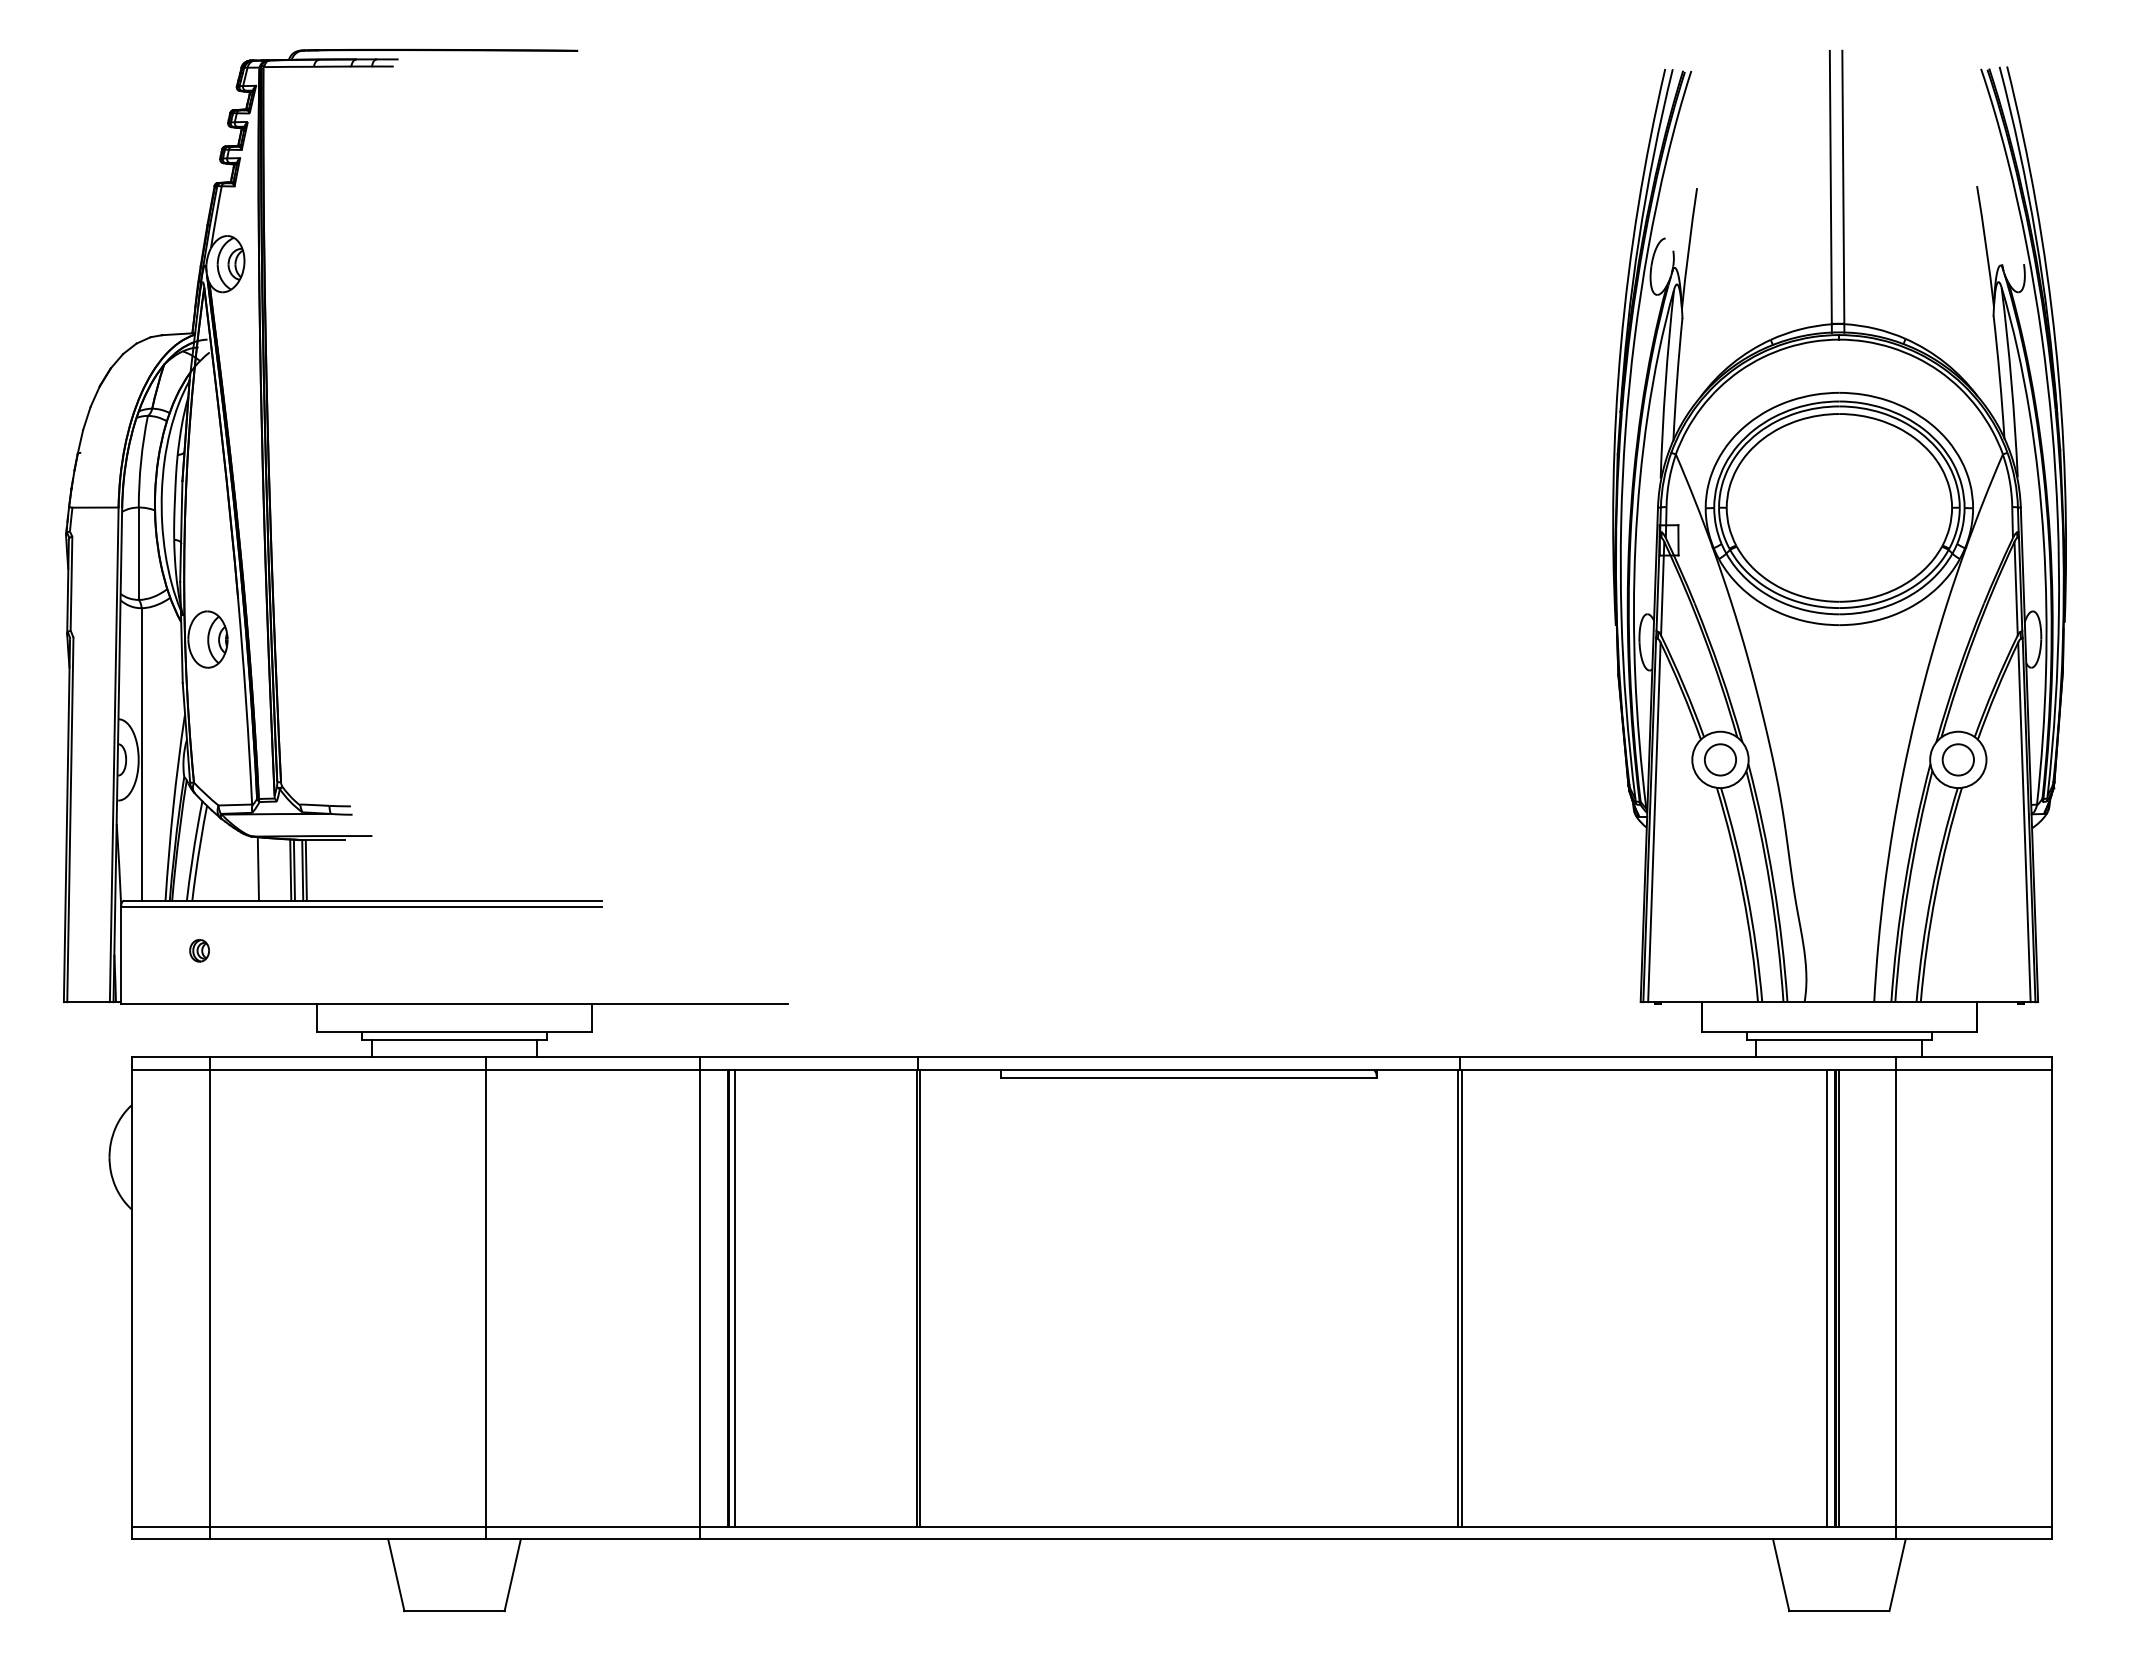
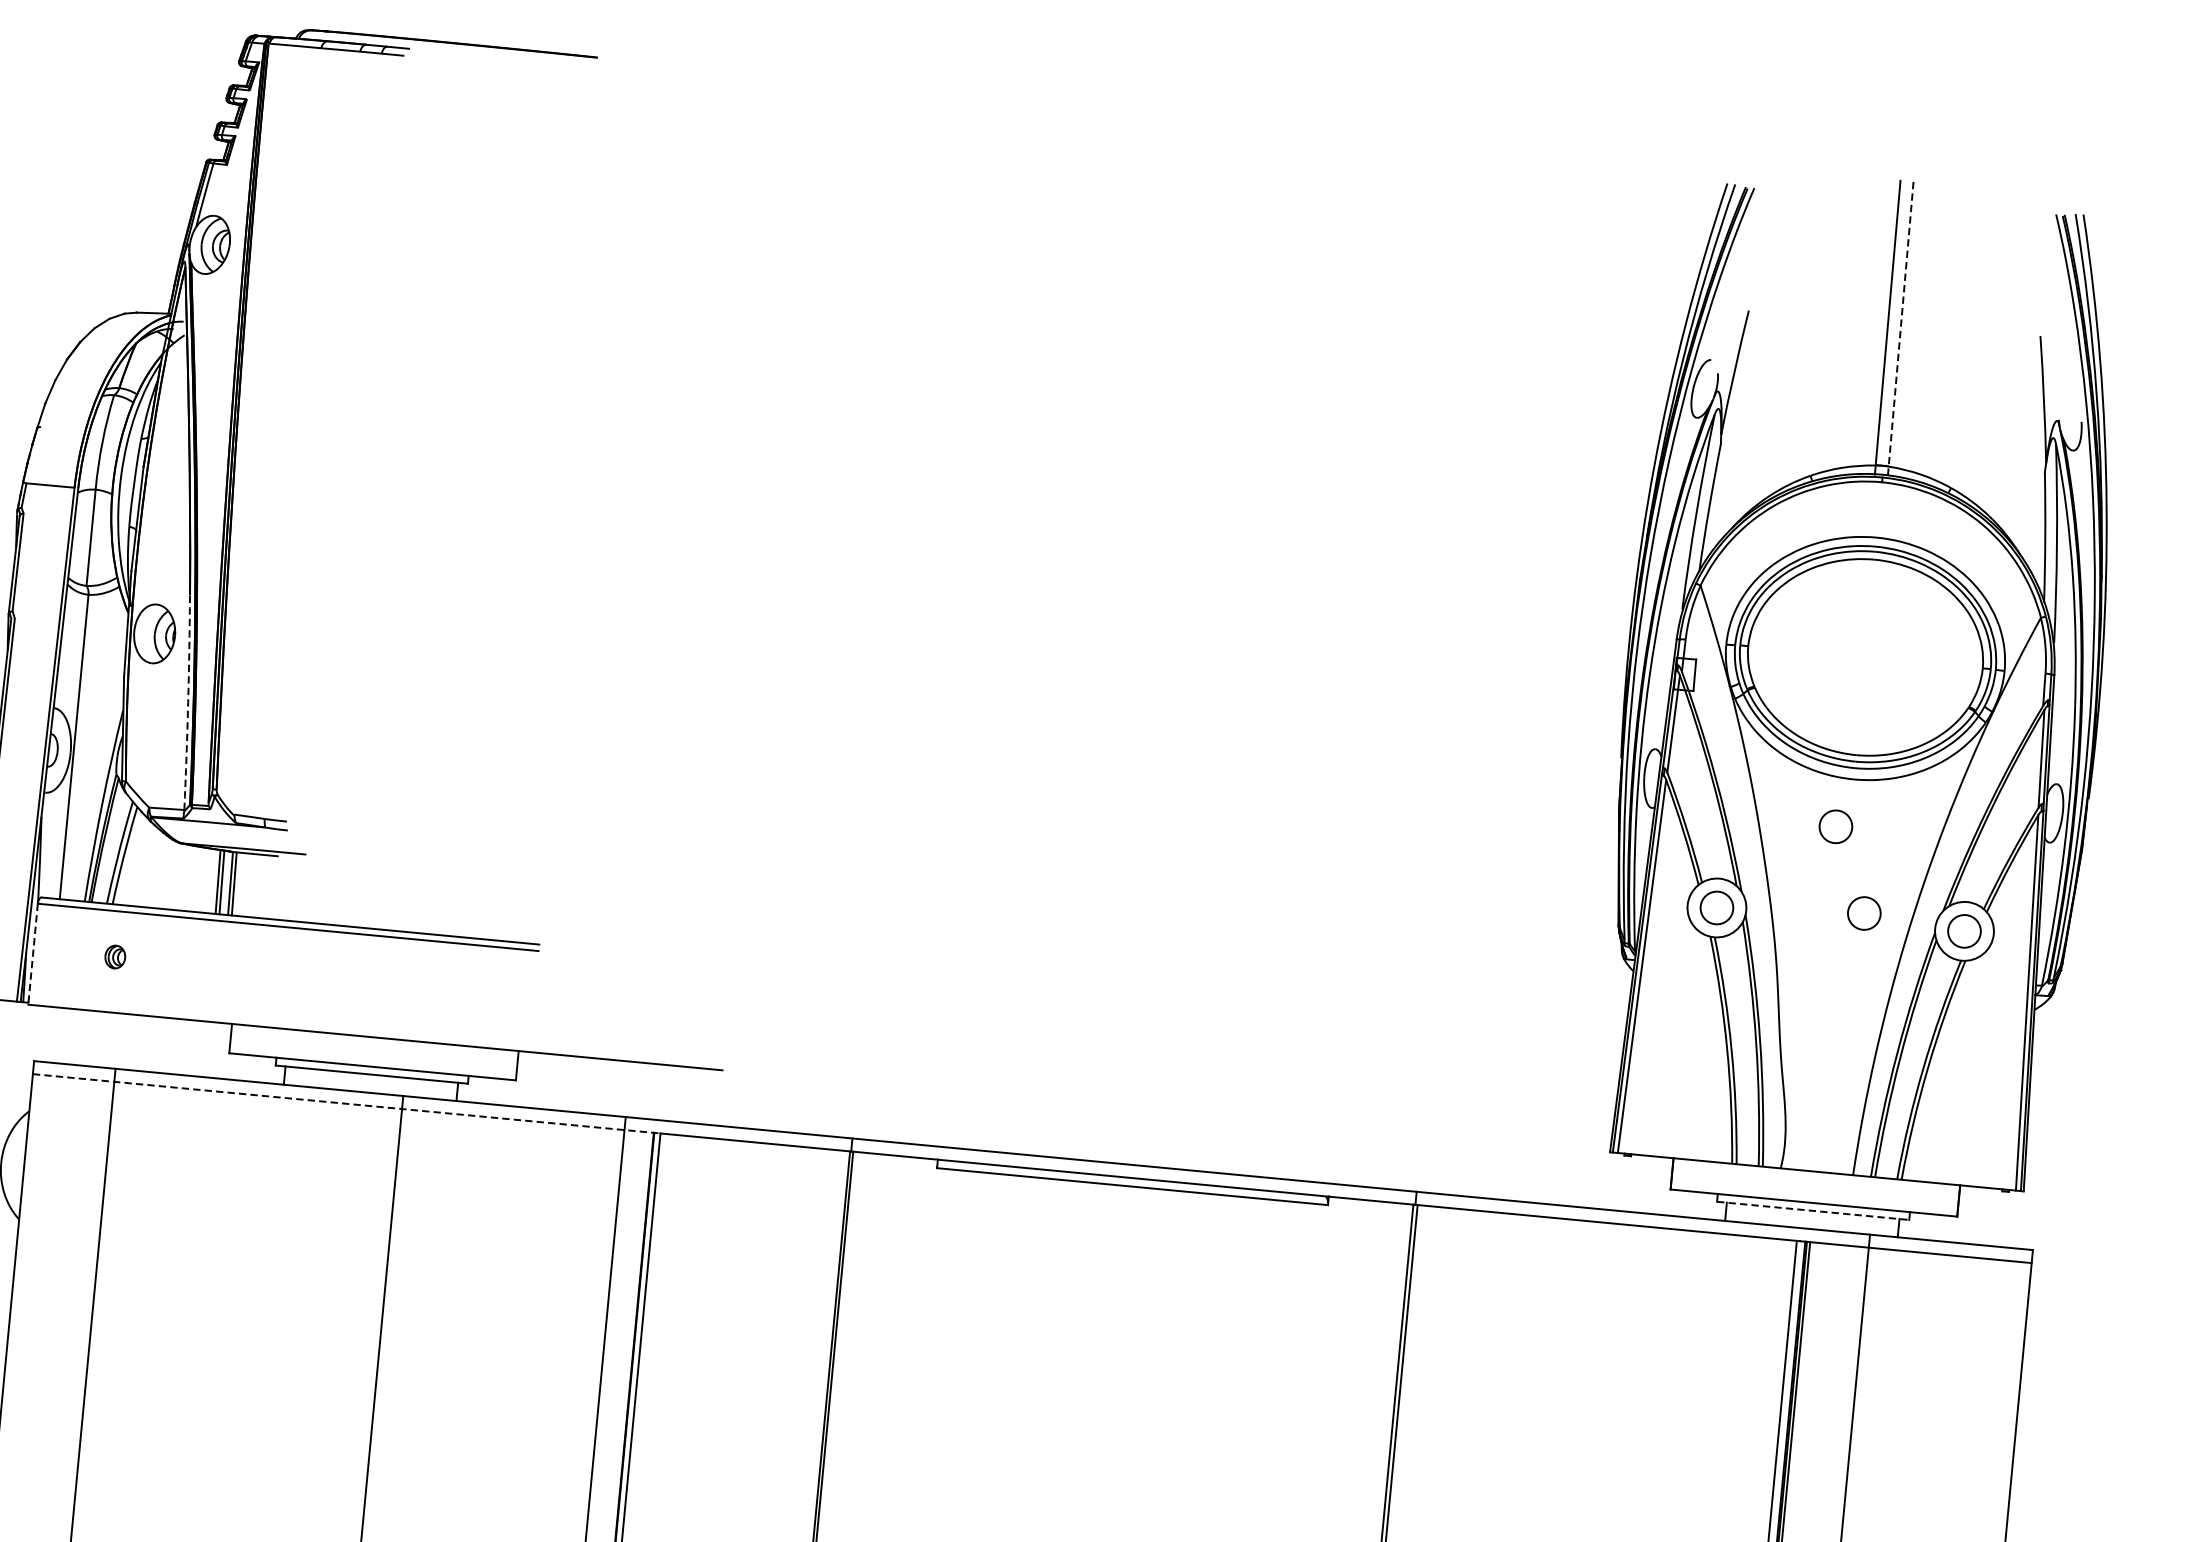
line: (1843, 191) -> (1900, 328), solid -> dashed
circle: (1826, 671) -> (1835, 826), added
arc: (246, 701) -> (188, 702), solid -> dashed
circle: (1860, 751) -> (1863, 913), added
line: (257, 868) -> (183, 877), removed
line: (121, 955) -> (33, 954), solid -> dashed
line: (1839, 1039) -> (1813, 1210), solid -> dashed
line: (433, 1069) -> (347, 1103), solid -> dashed

